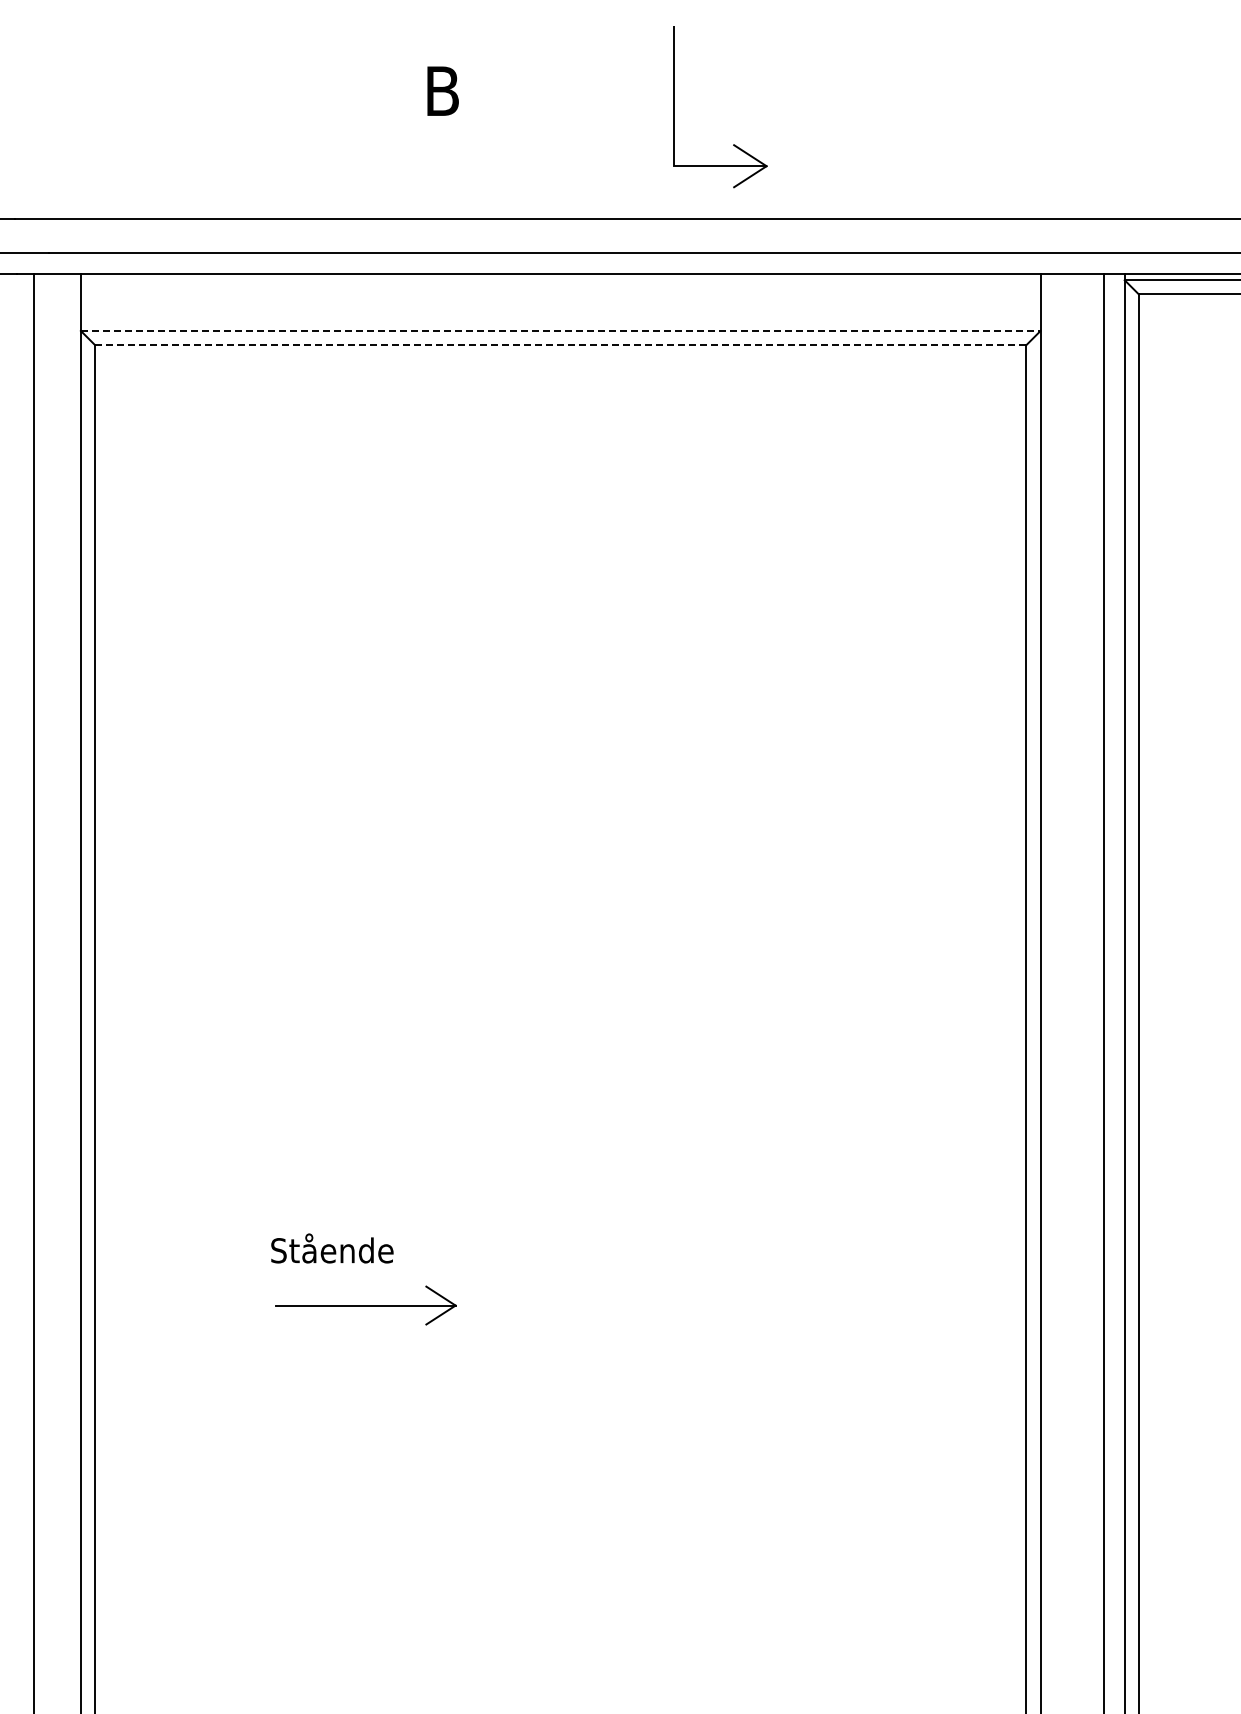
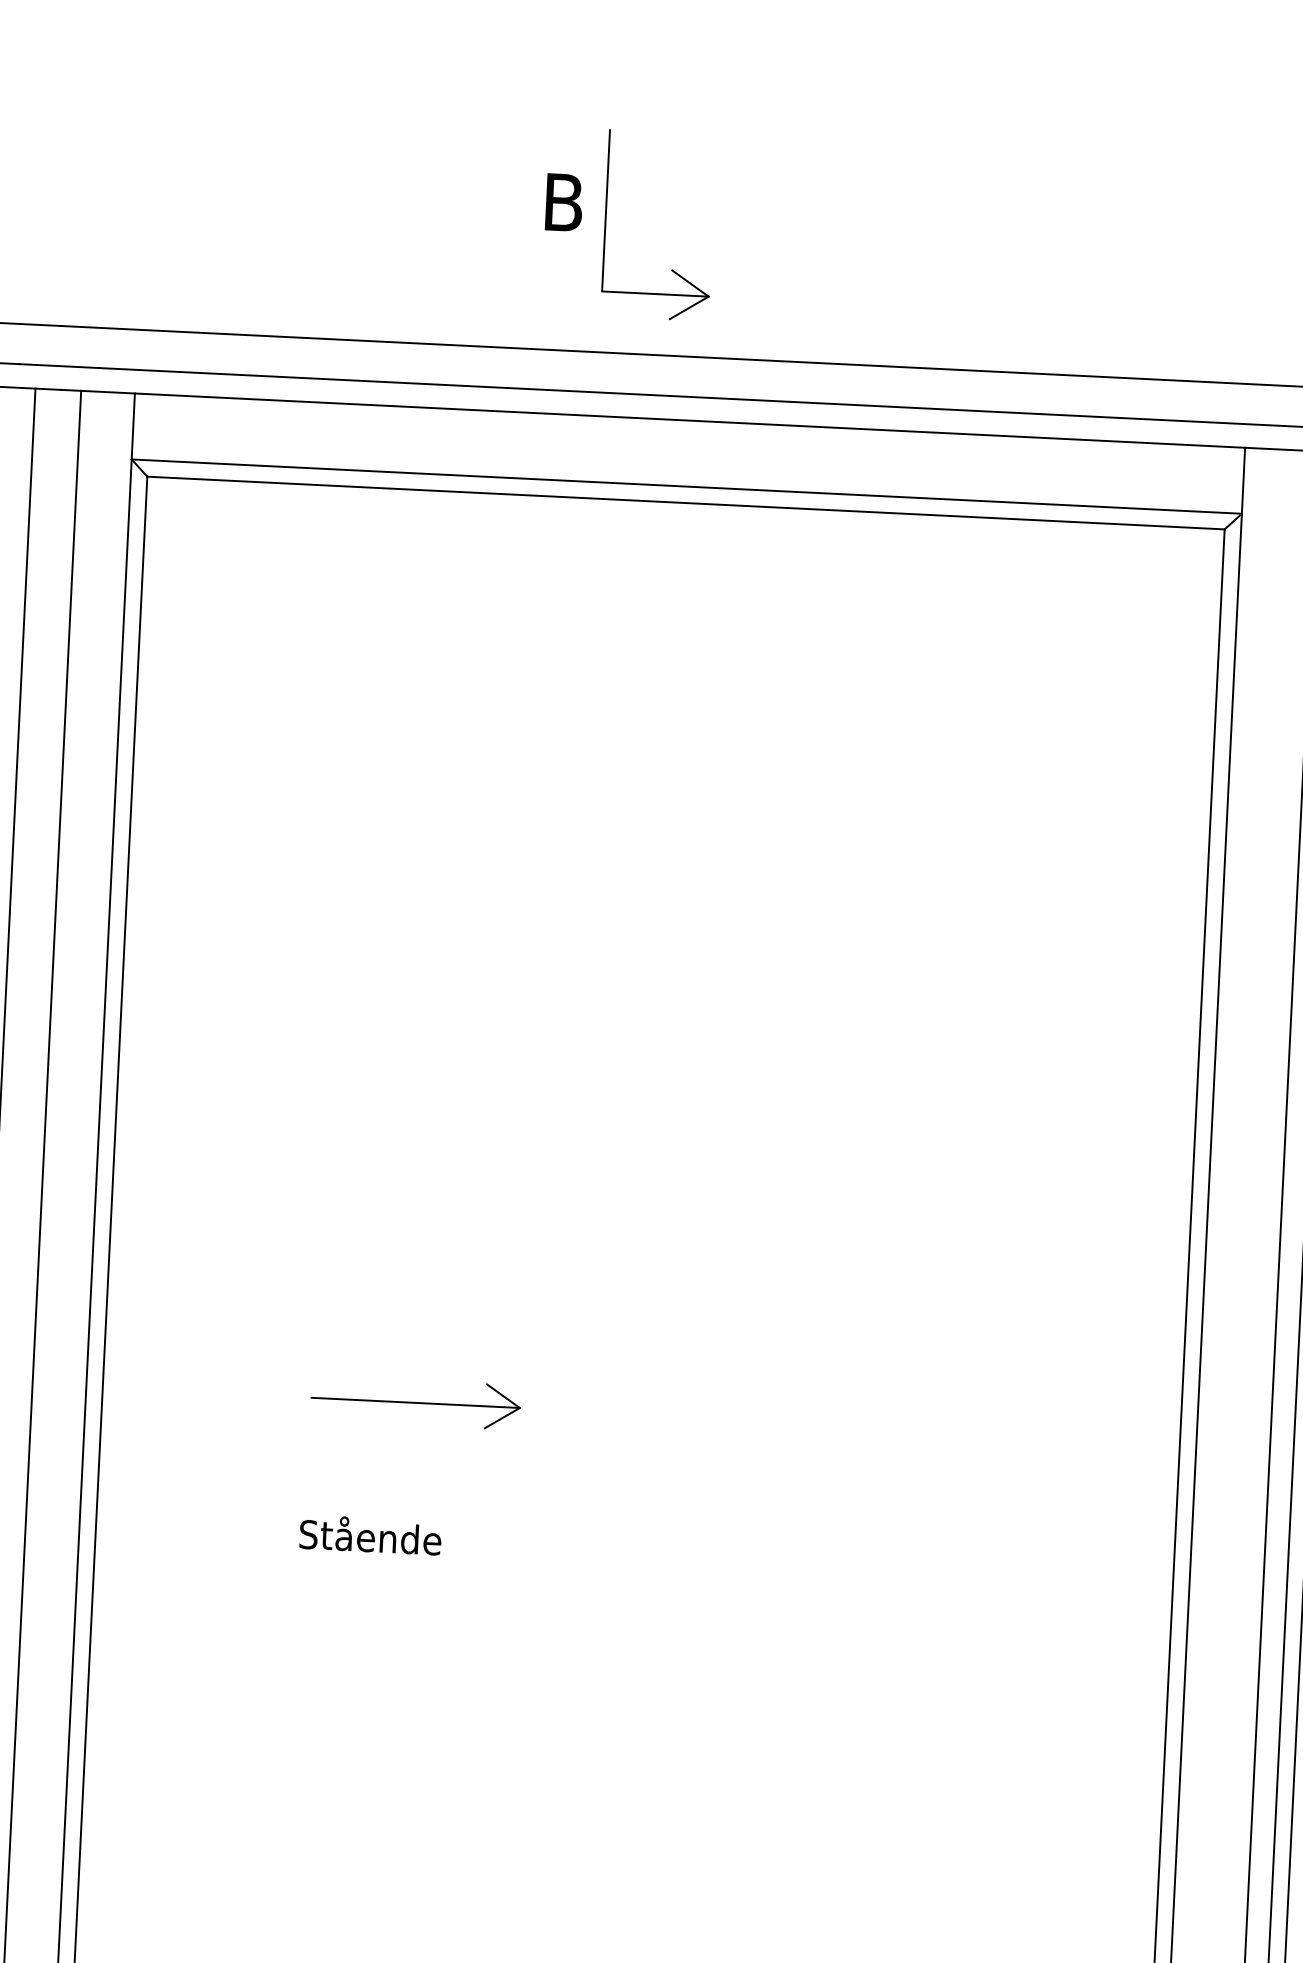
part: (733, 144) -> (671, 269), moved
line: (560, 330) -> (686, 486), dashed -> solid
line: (560, 345) -> (685, 503), dashed -> solid
part: (365, 1305) -> (415, 1402), moved

